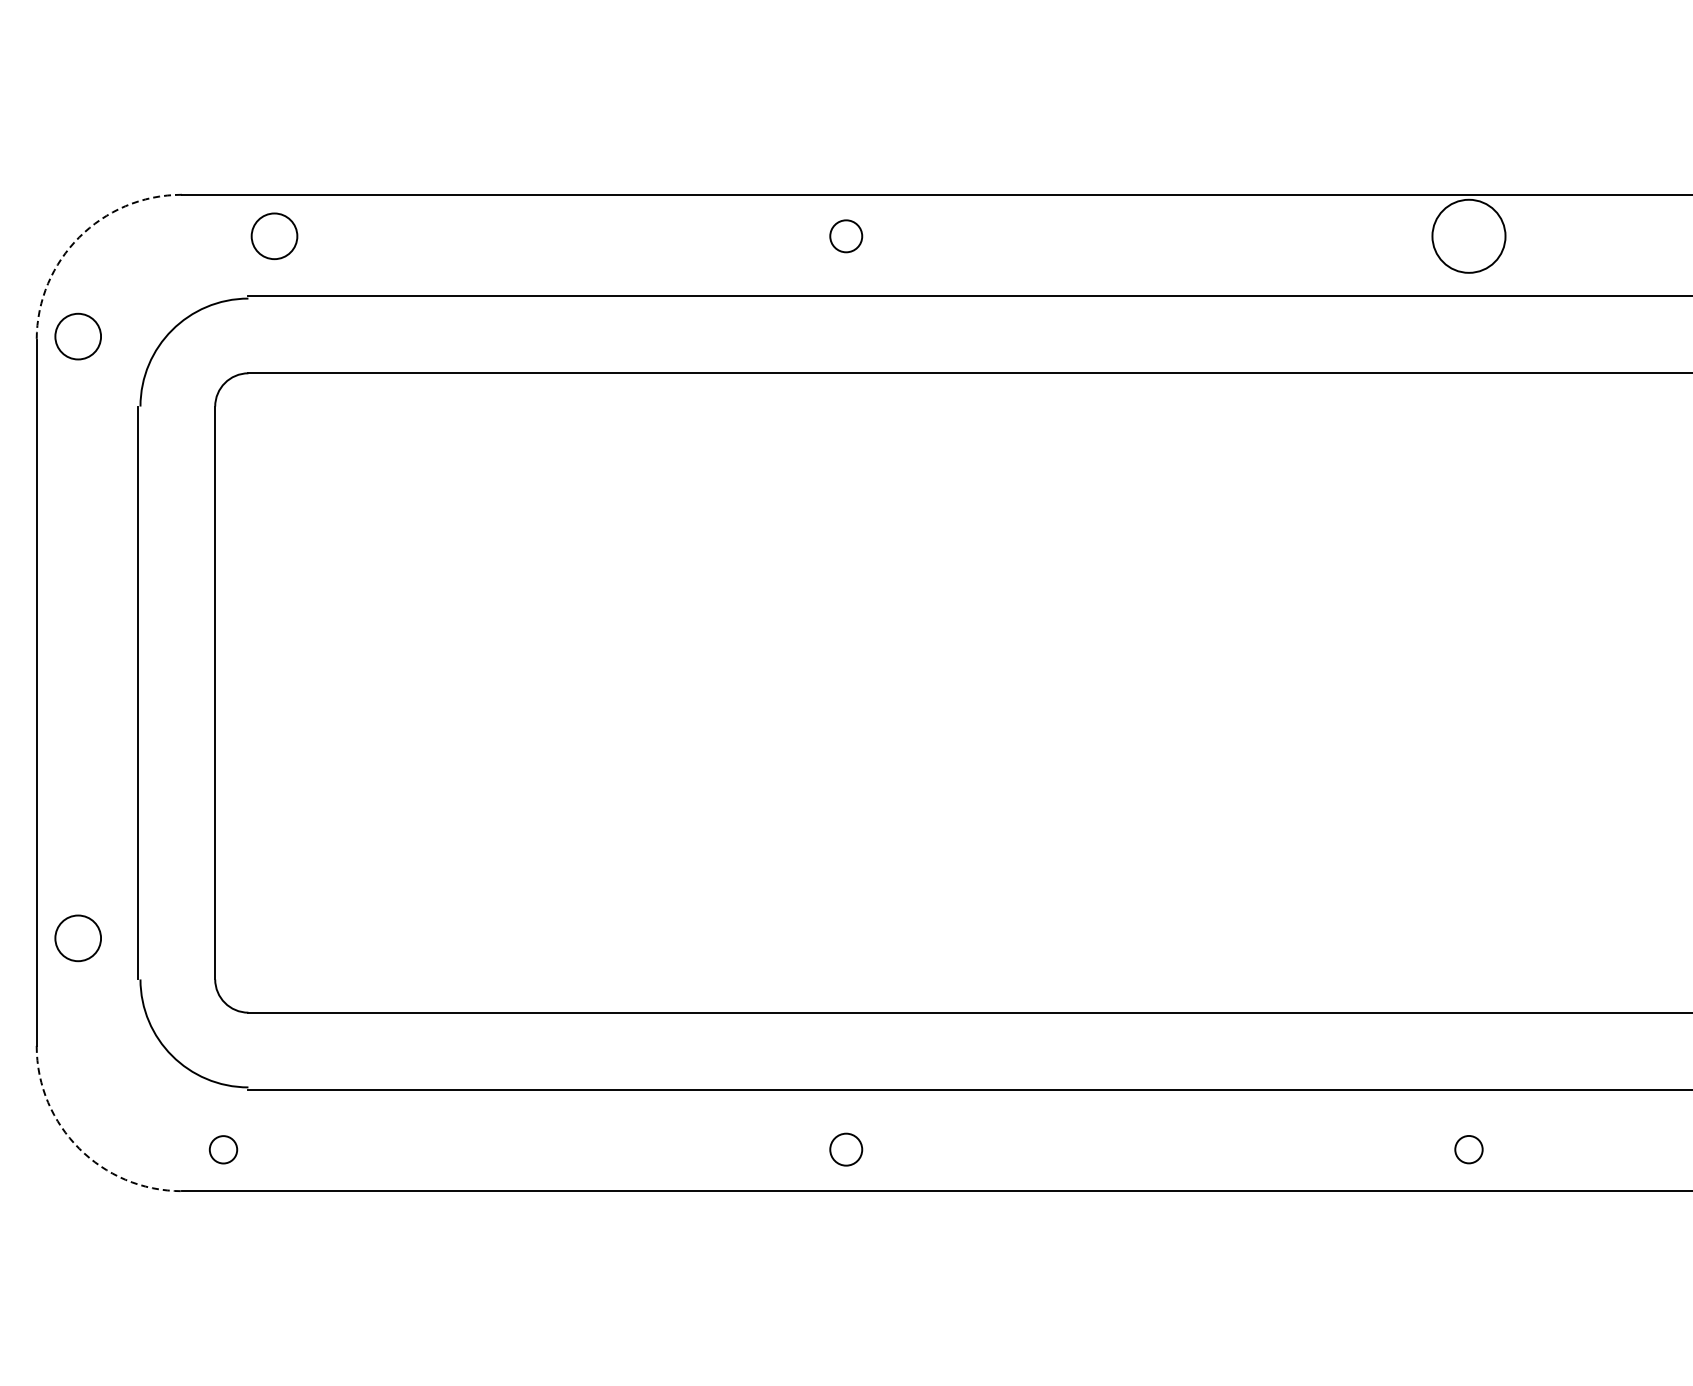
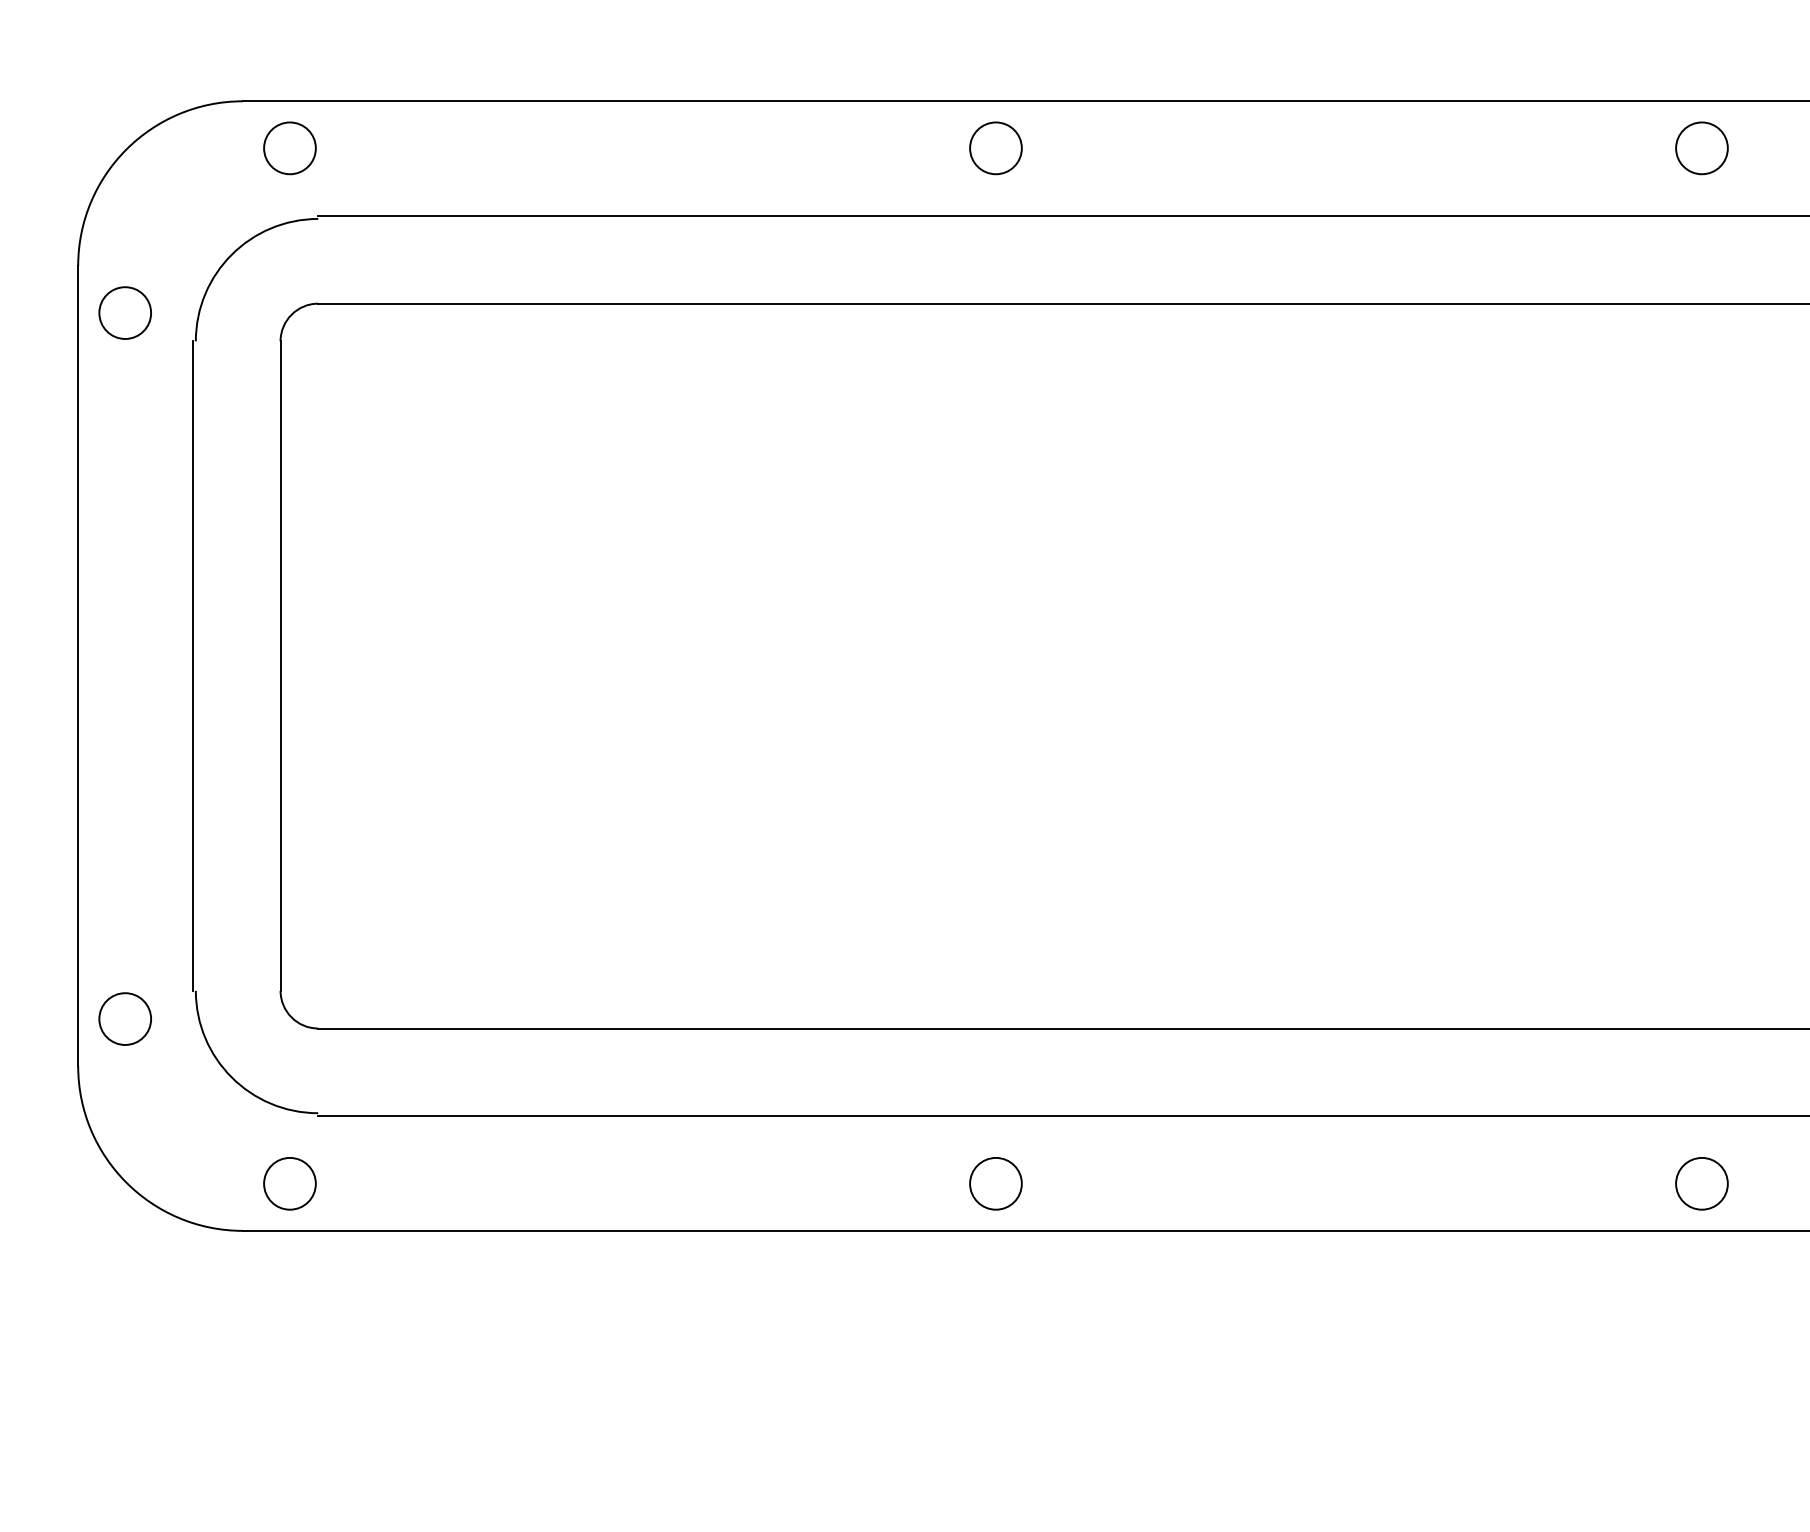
circle: (274, 235) -> (289, 147), moved
circle: (846, 236) -> (996, 148), size x1.43
circle: (1468, 236) -> (1701, 148), size x0.62
arc: (79, 237) -> (126, 149), dashed -> solid
circle: (77, 336) -> (124, 312), moved
circle: (77, 938) -> (124, 1019), moved
arc: (79, 1148) -> (126, 1182), dashed -> solid
circle: (223, 1149) -> (289, 1183), size x1.67
circle: (846, 1149) -> (996, 1183), size x1.43
circle: (1468, 1149) -> (1701, 1183), size x1.67

